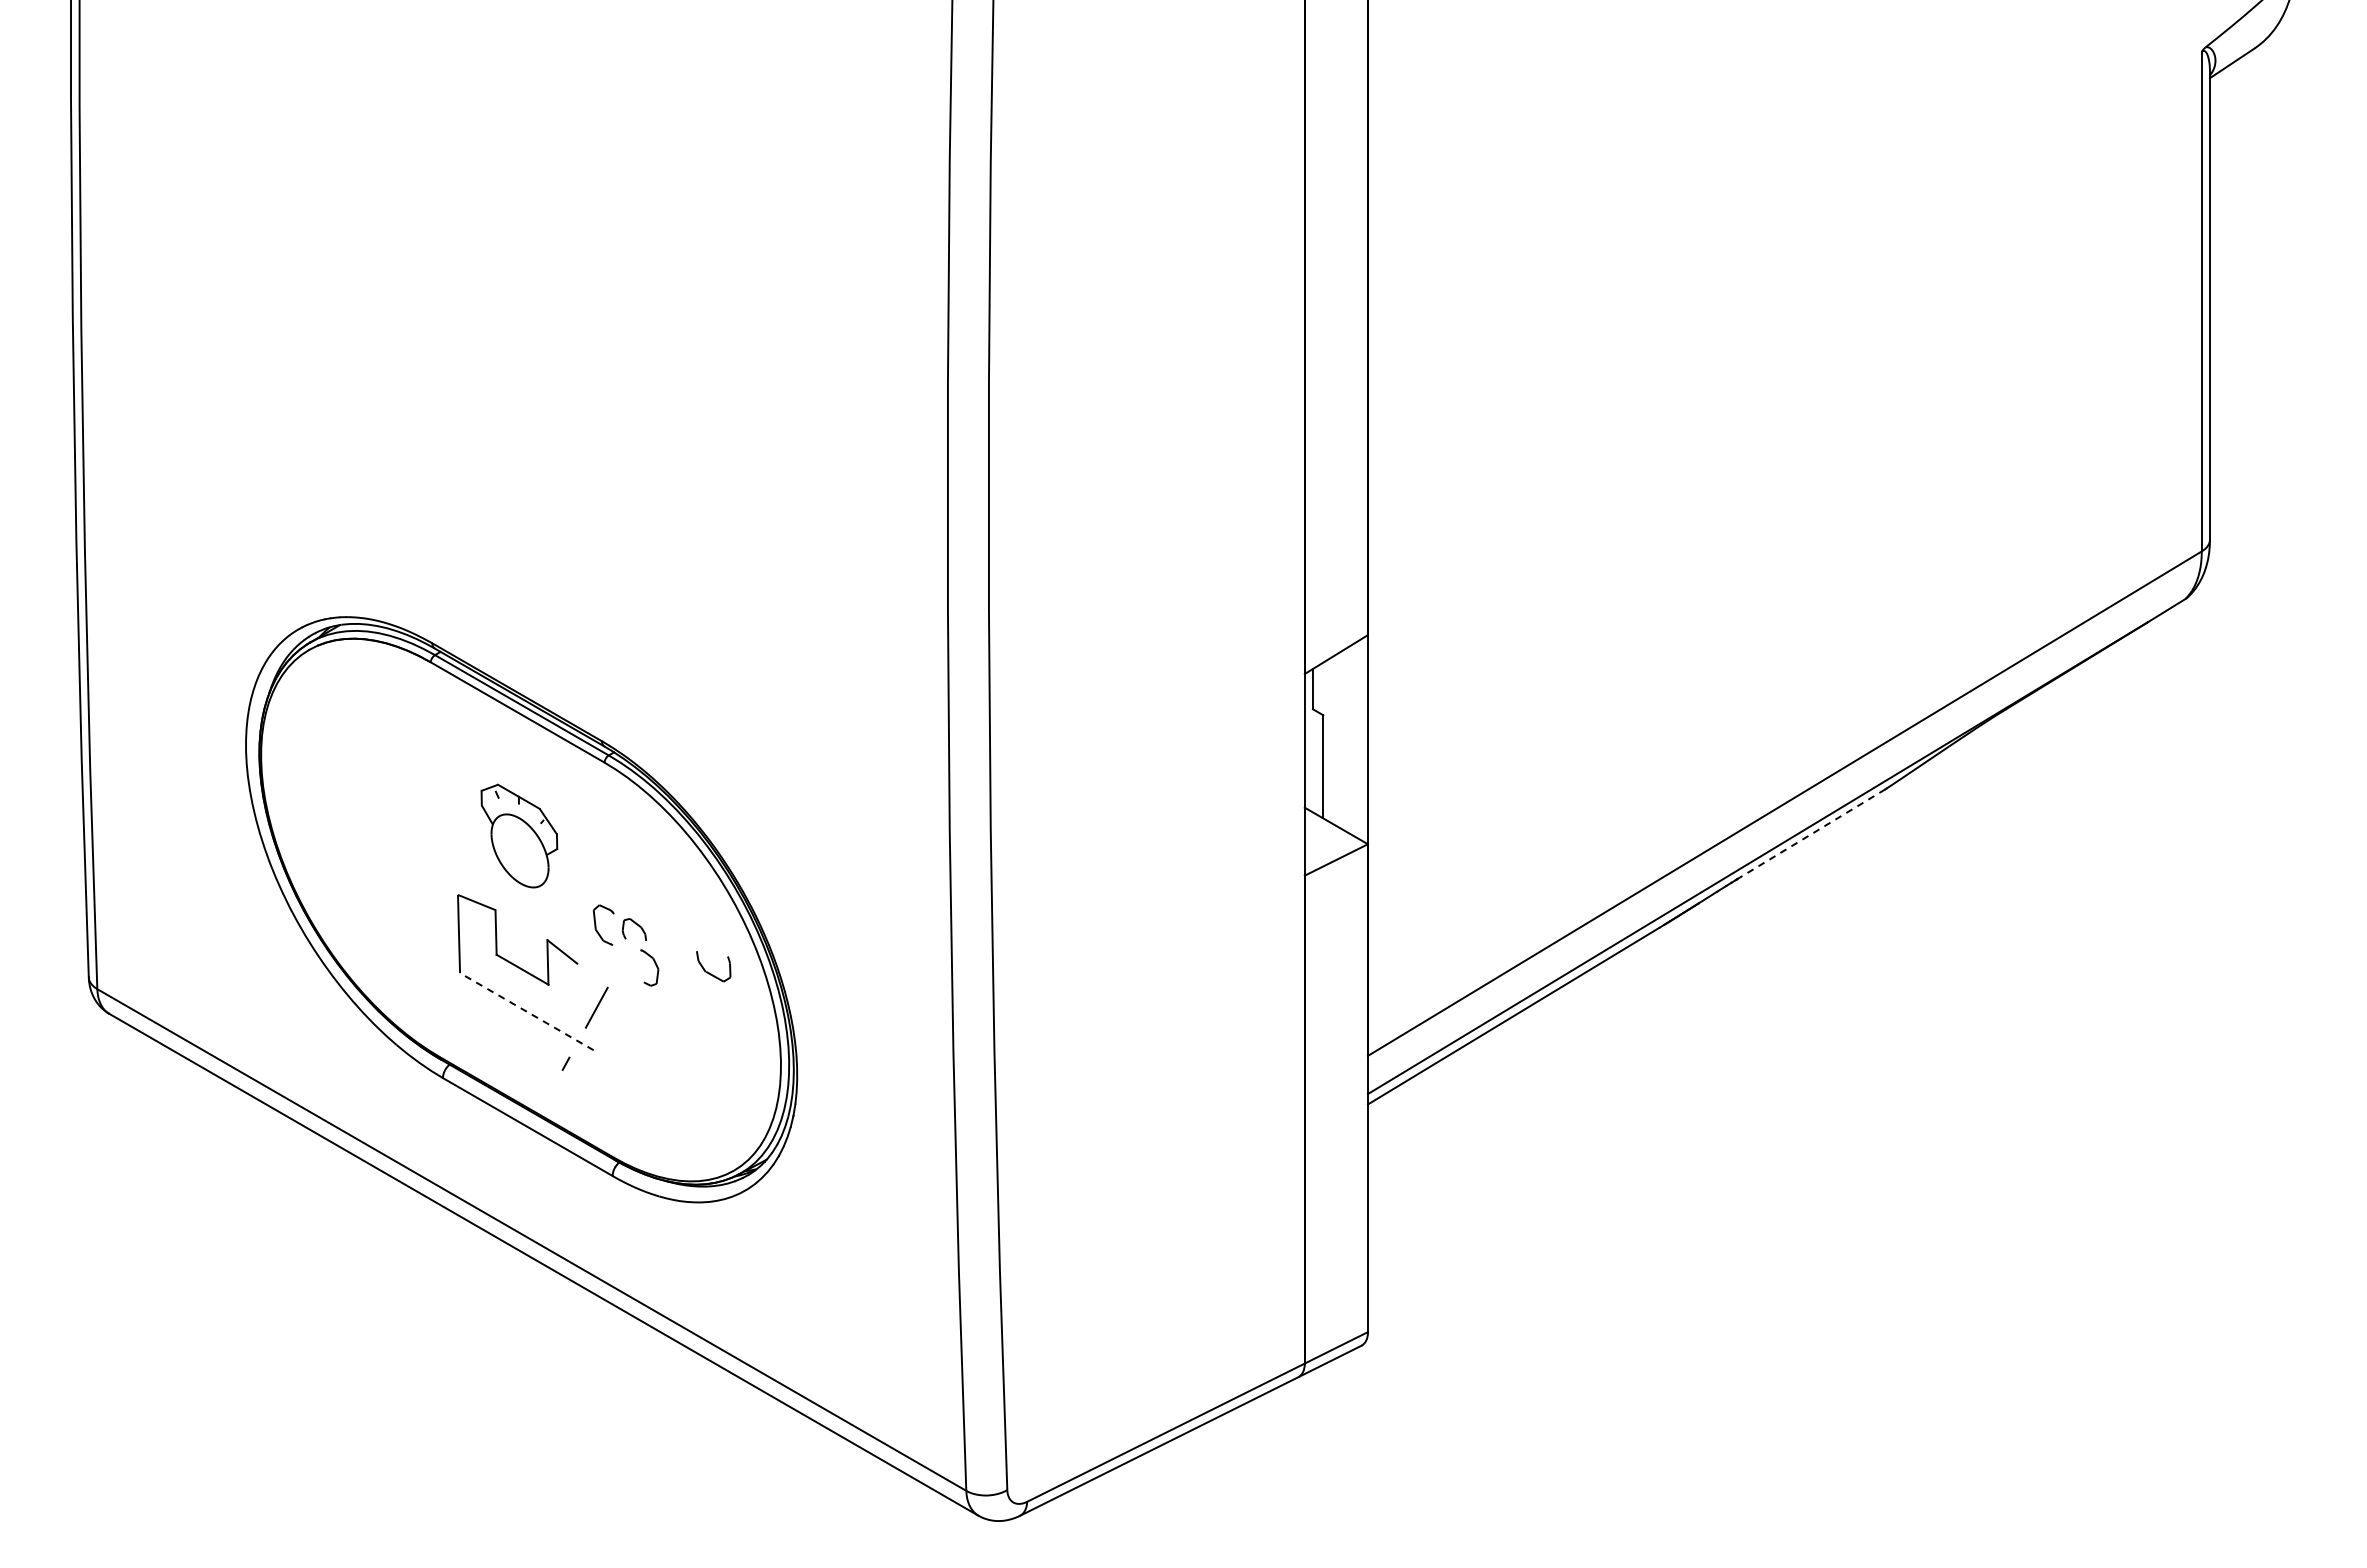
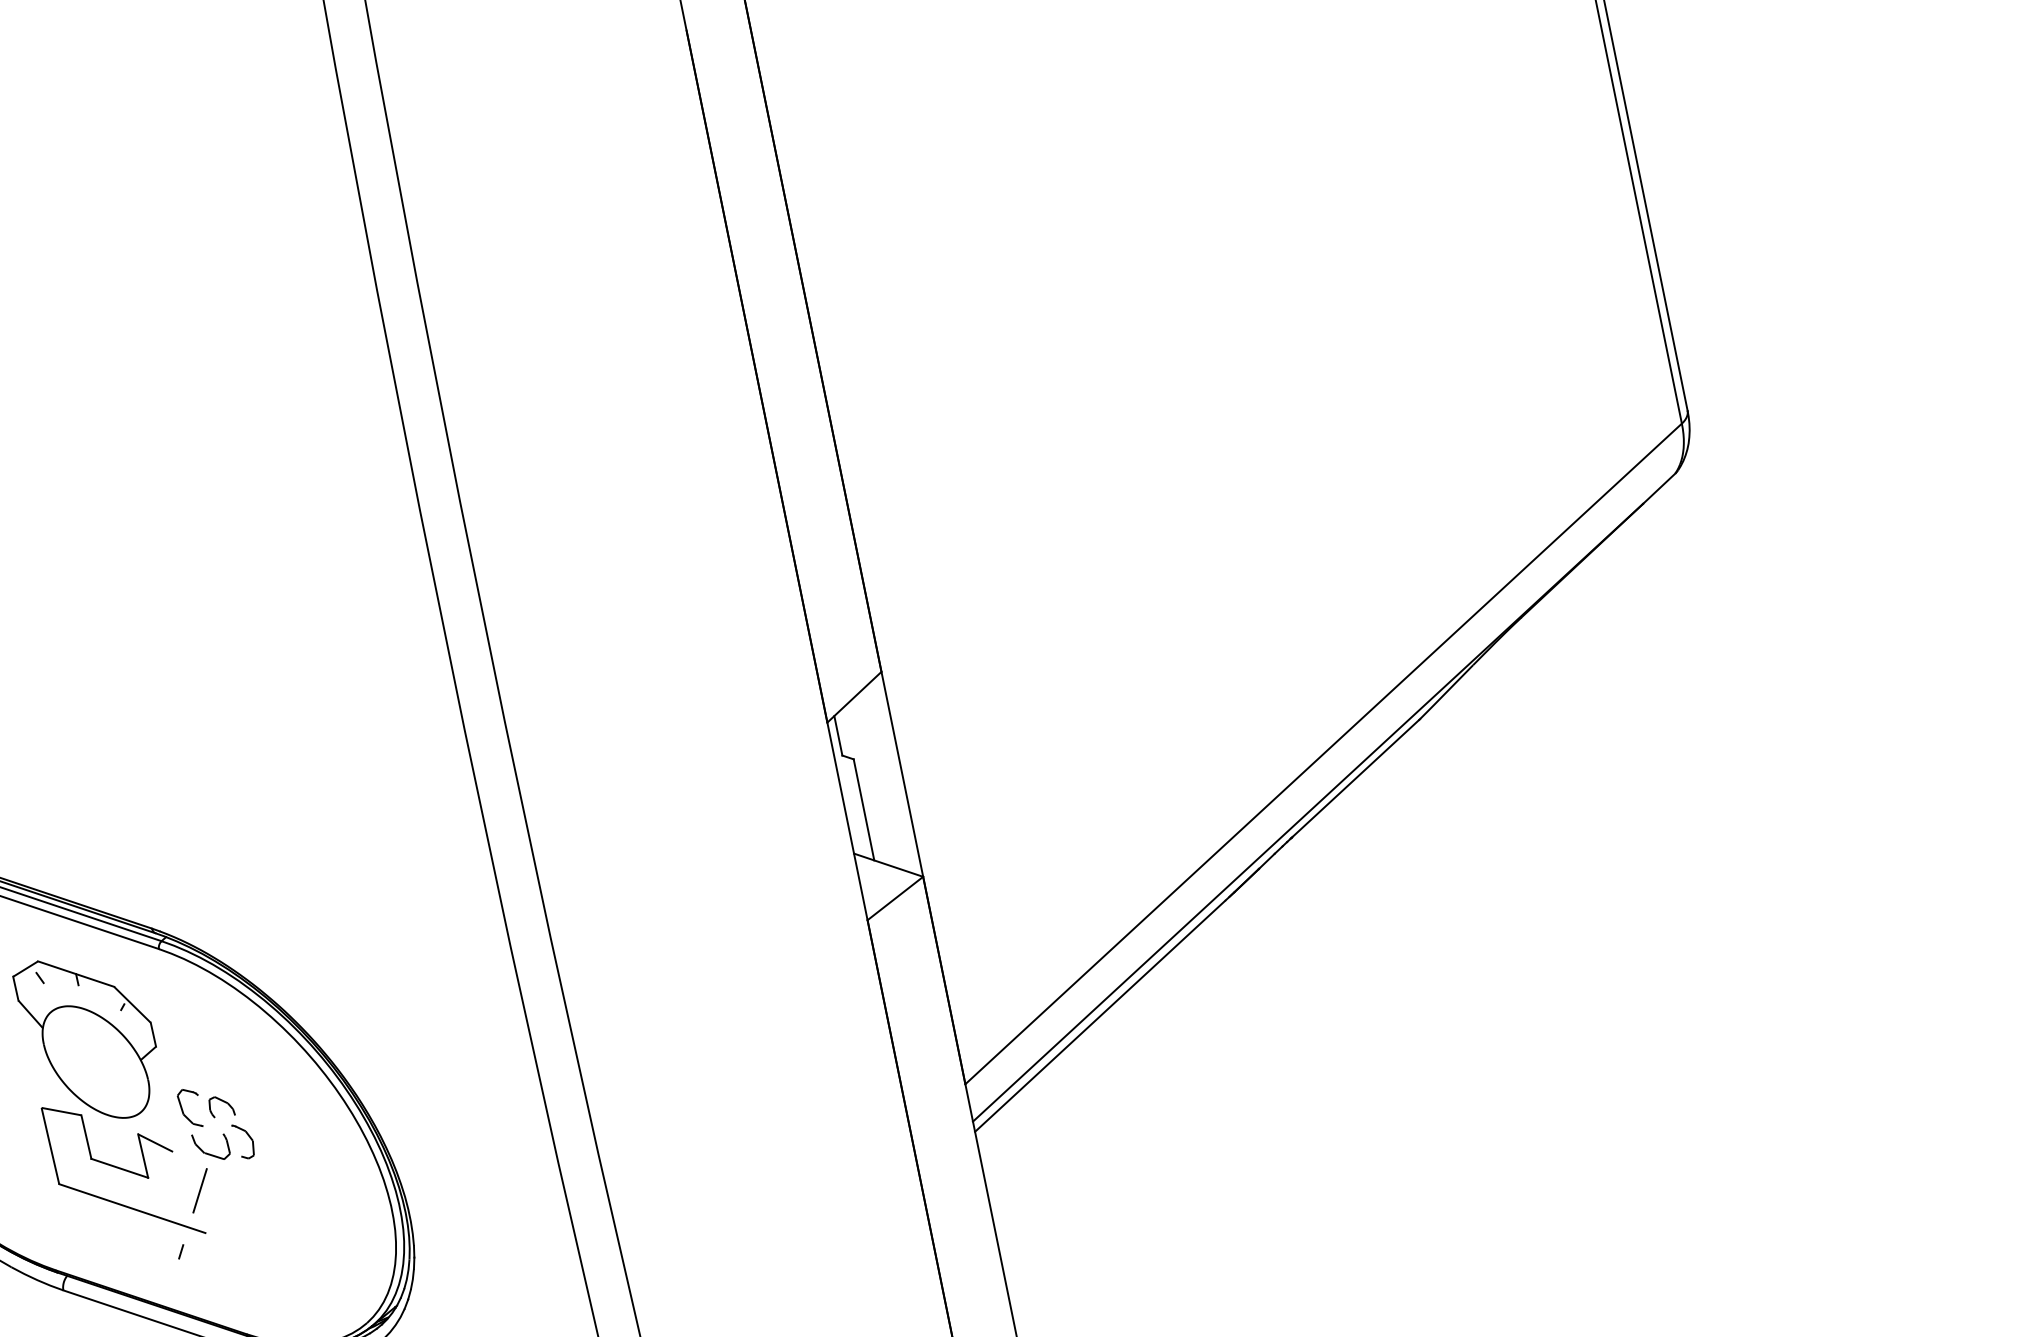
line: (1811, 834) -> (1355, 778), dashed -> solid
part: (519, 835) -> (90, 1037), size x1.67
part: (709, 972) -> (208, 1153), moved
line: (526, 1011) -> (131, 1208), dashed -> solid

